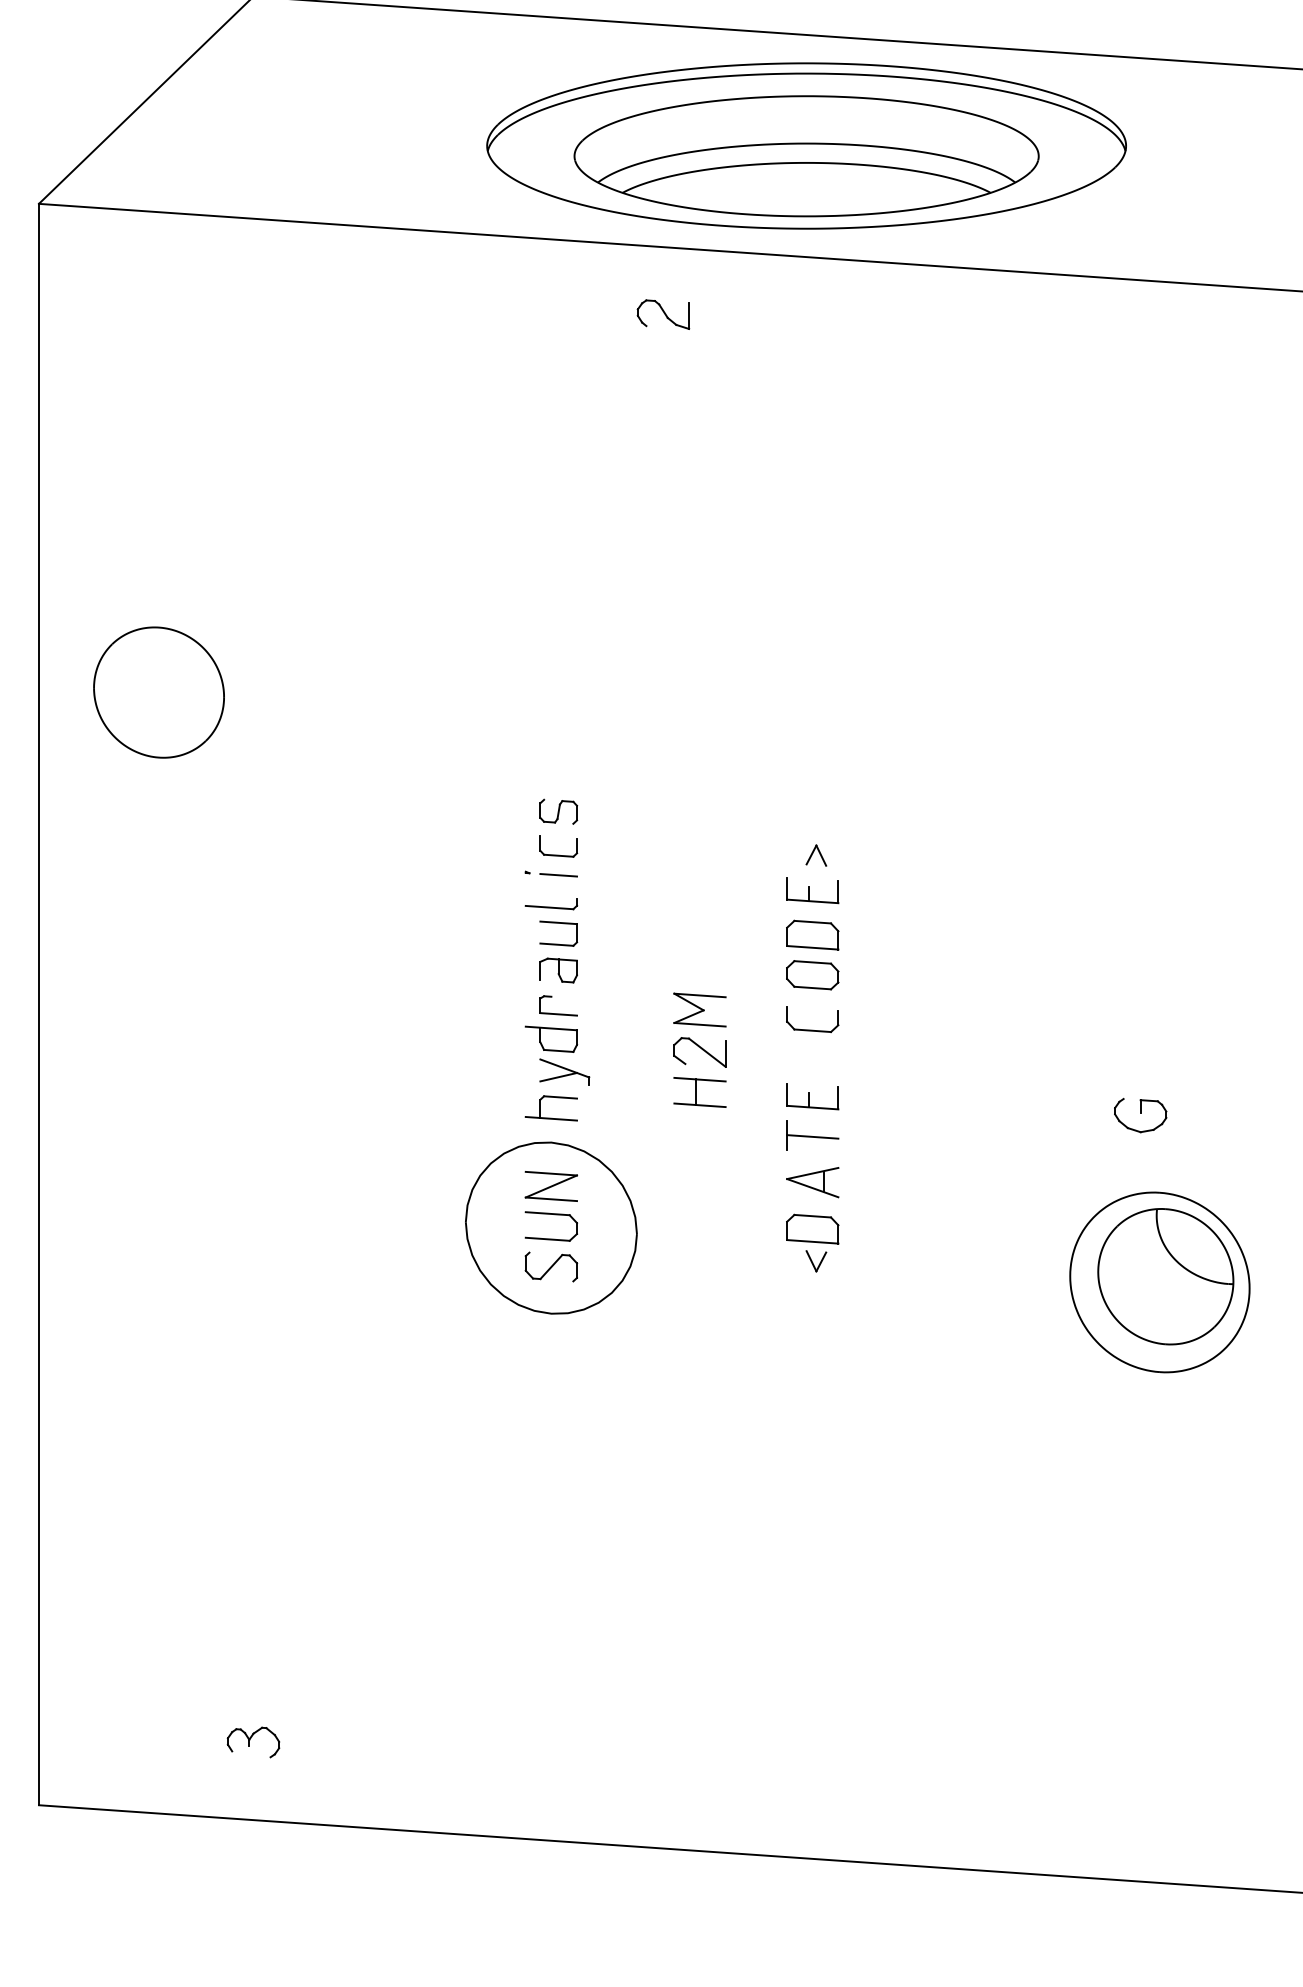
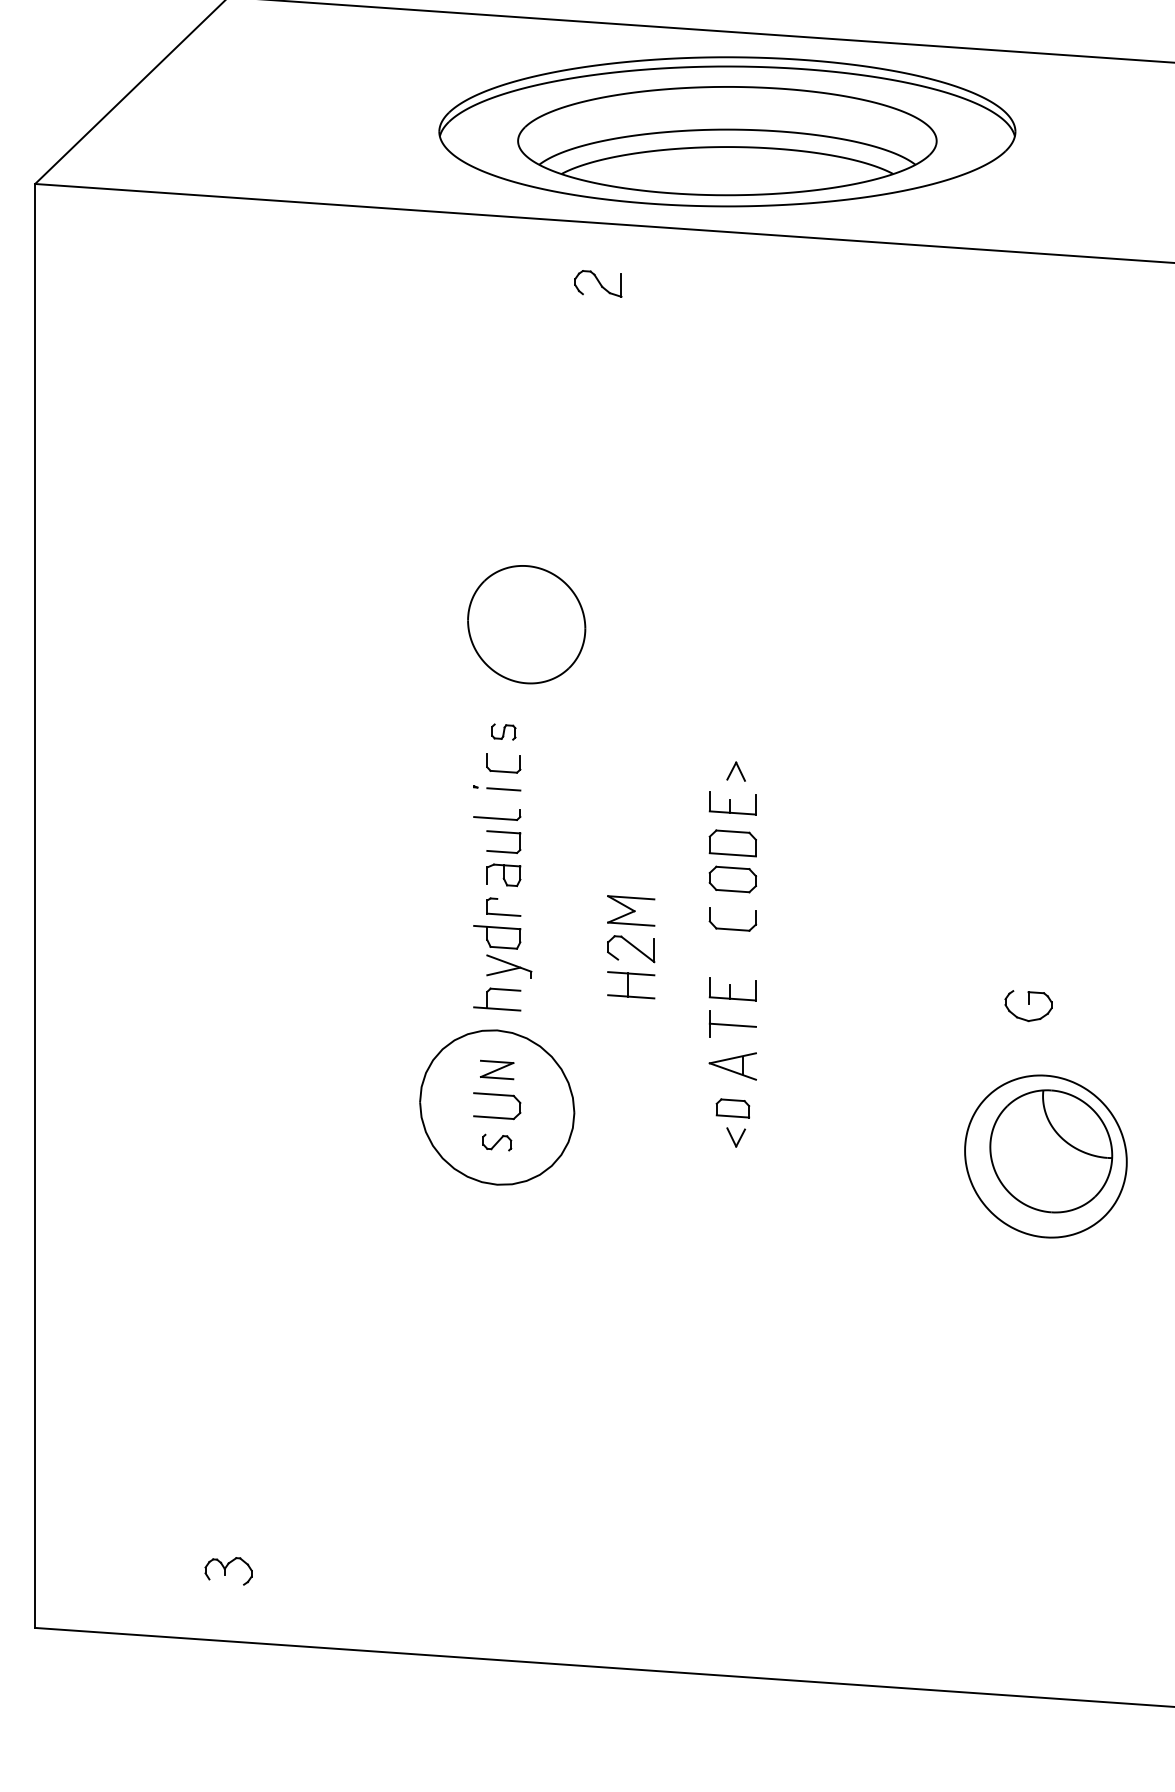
part: (158, 692) -> (526, 624), moved
part: (558, 811) -> (503, 731), size x0.7
part: (550, 1186) -> (496, 1070), size x0.7
part: (812, 1228) -> (732, 1107), size x0.7
part: (551, 1266) -> (497, 1142), size x0.6

